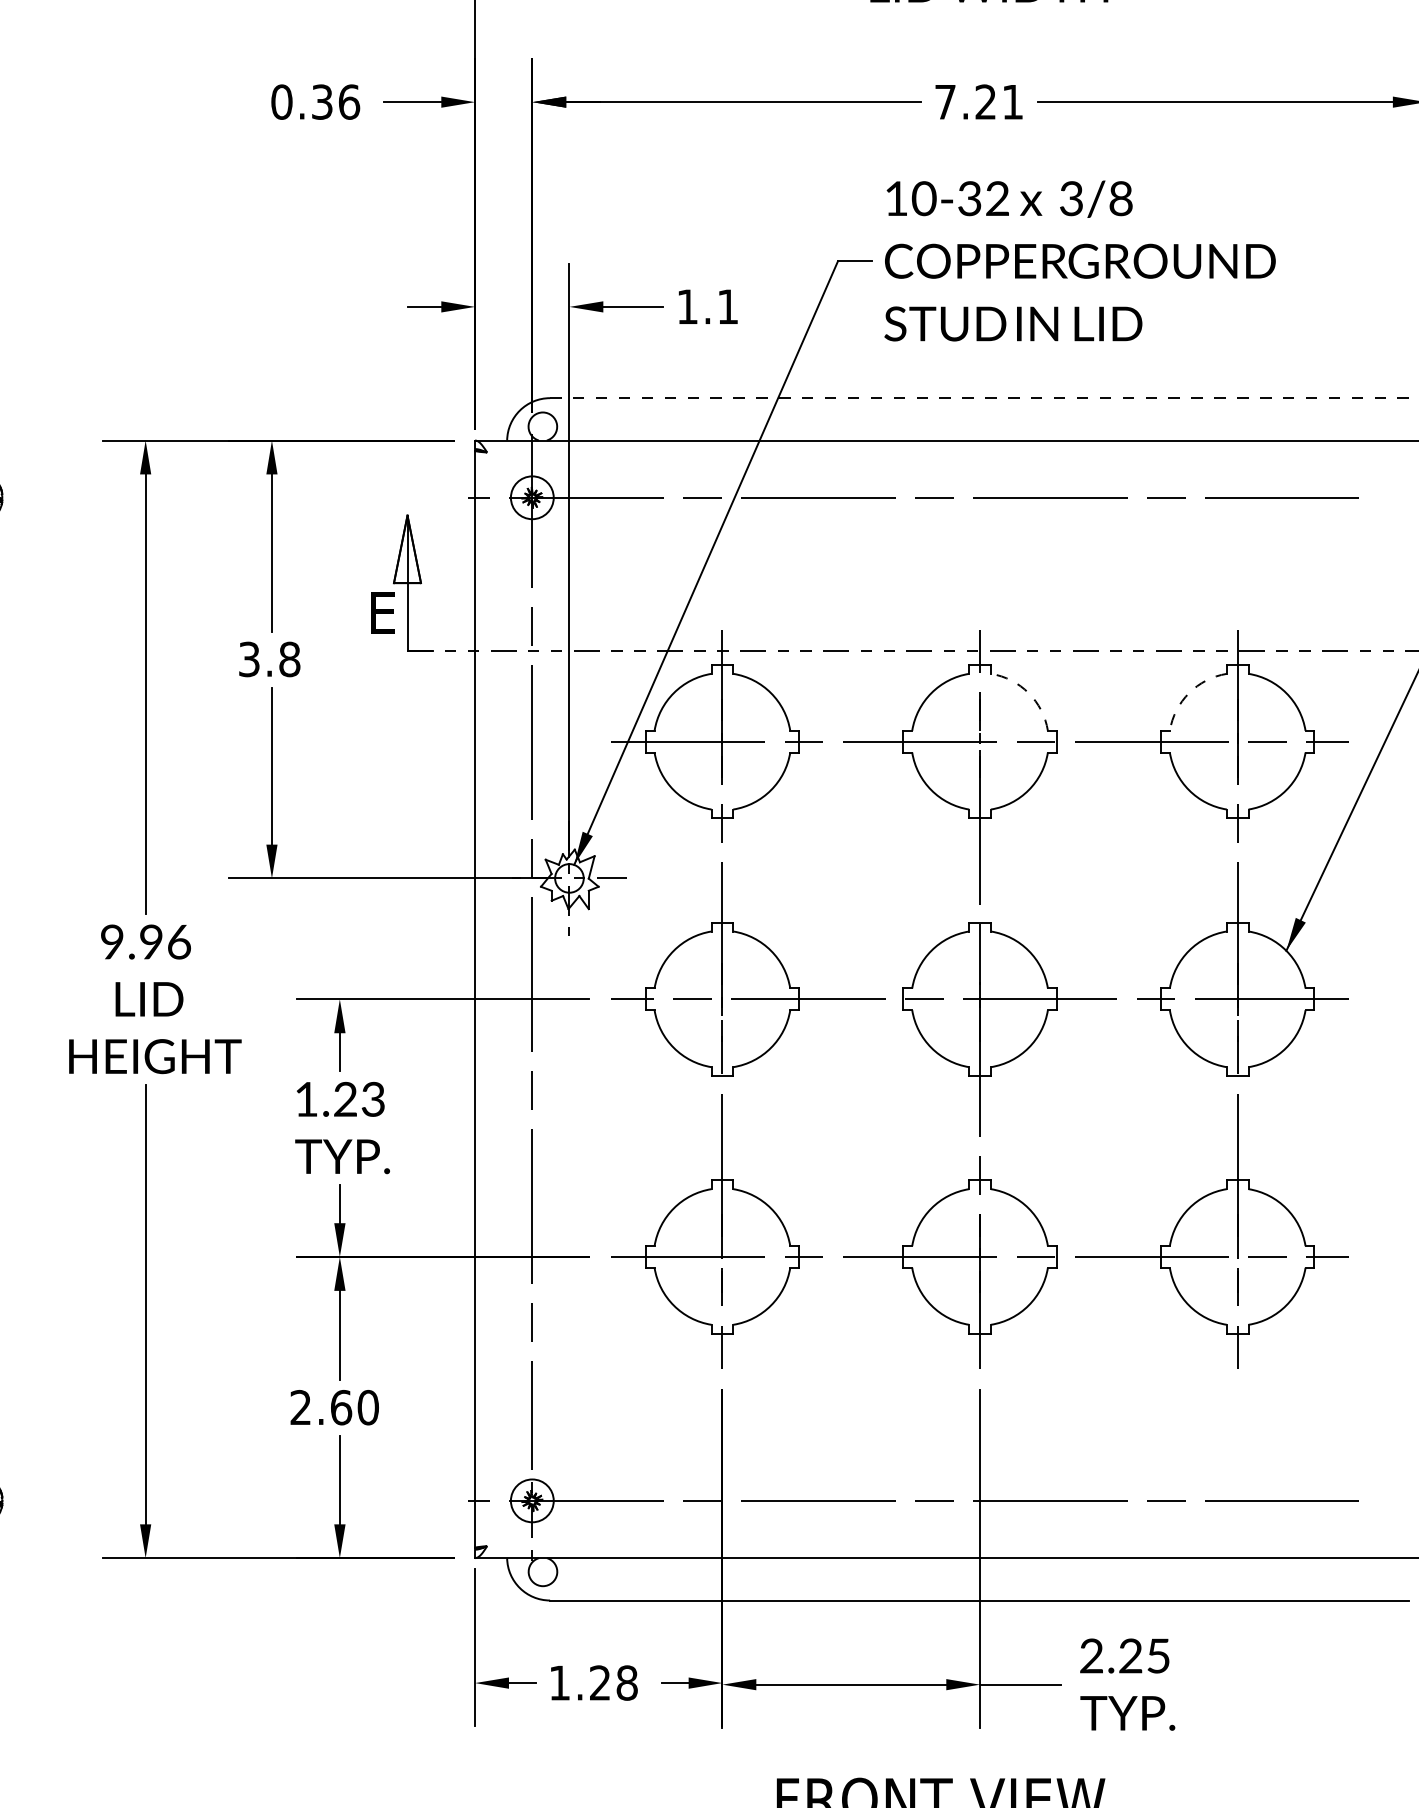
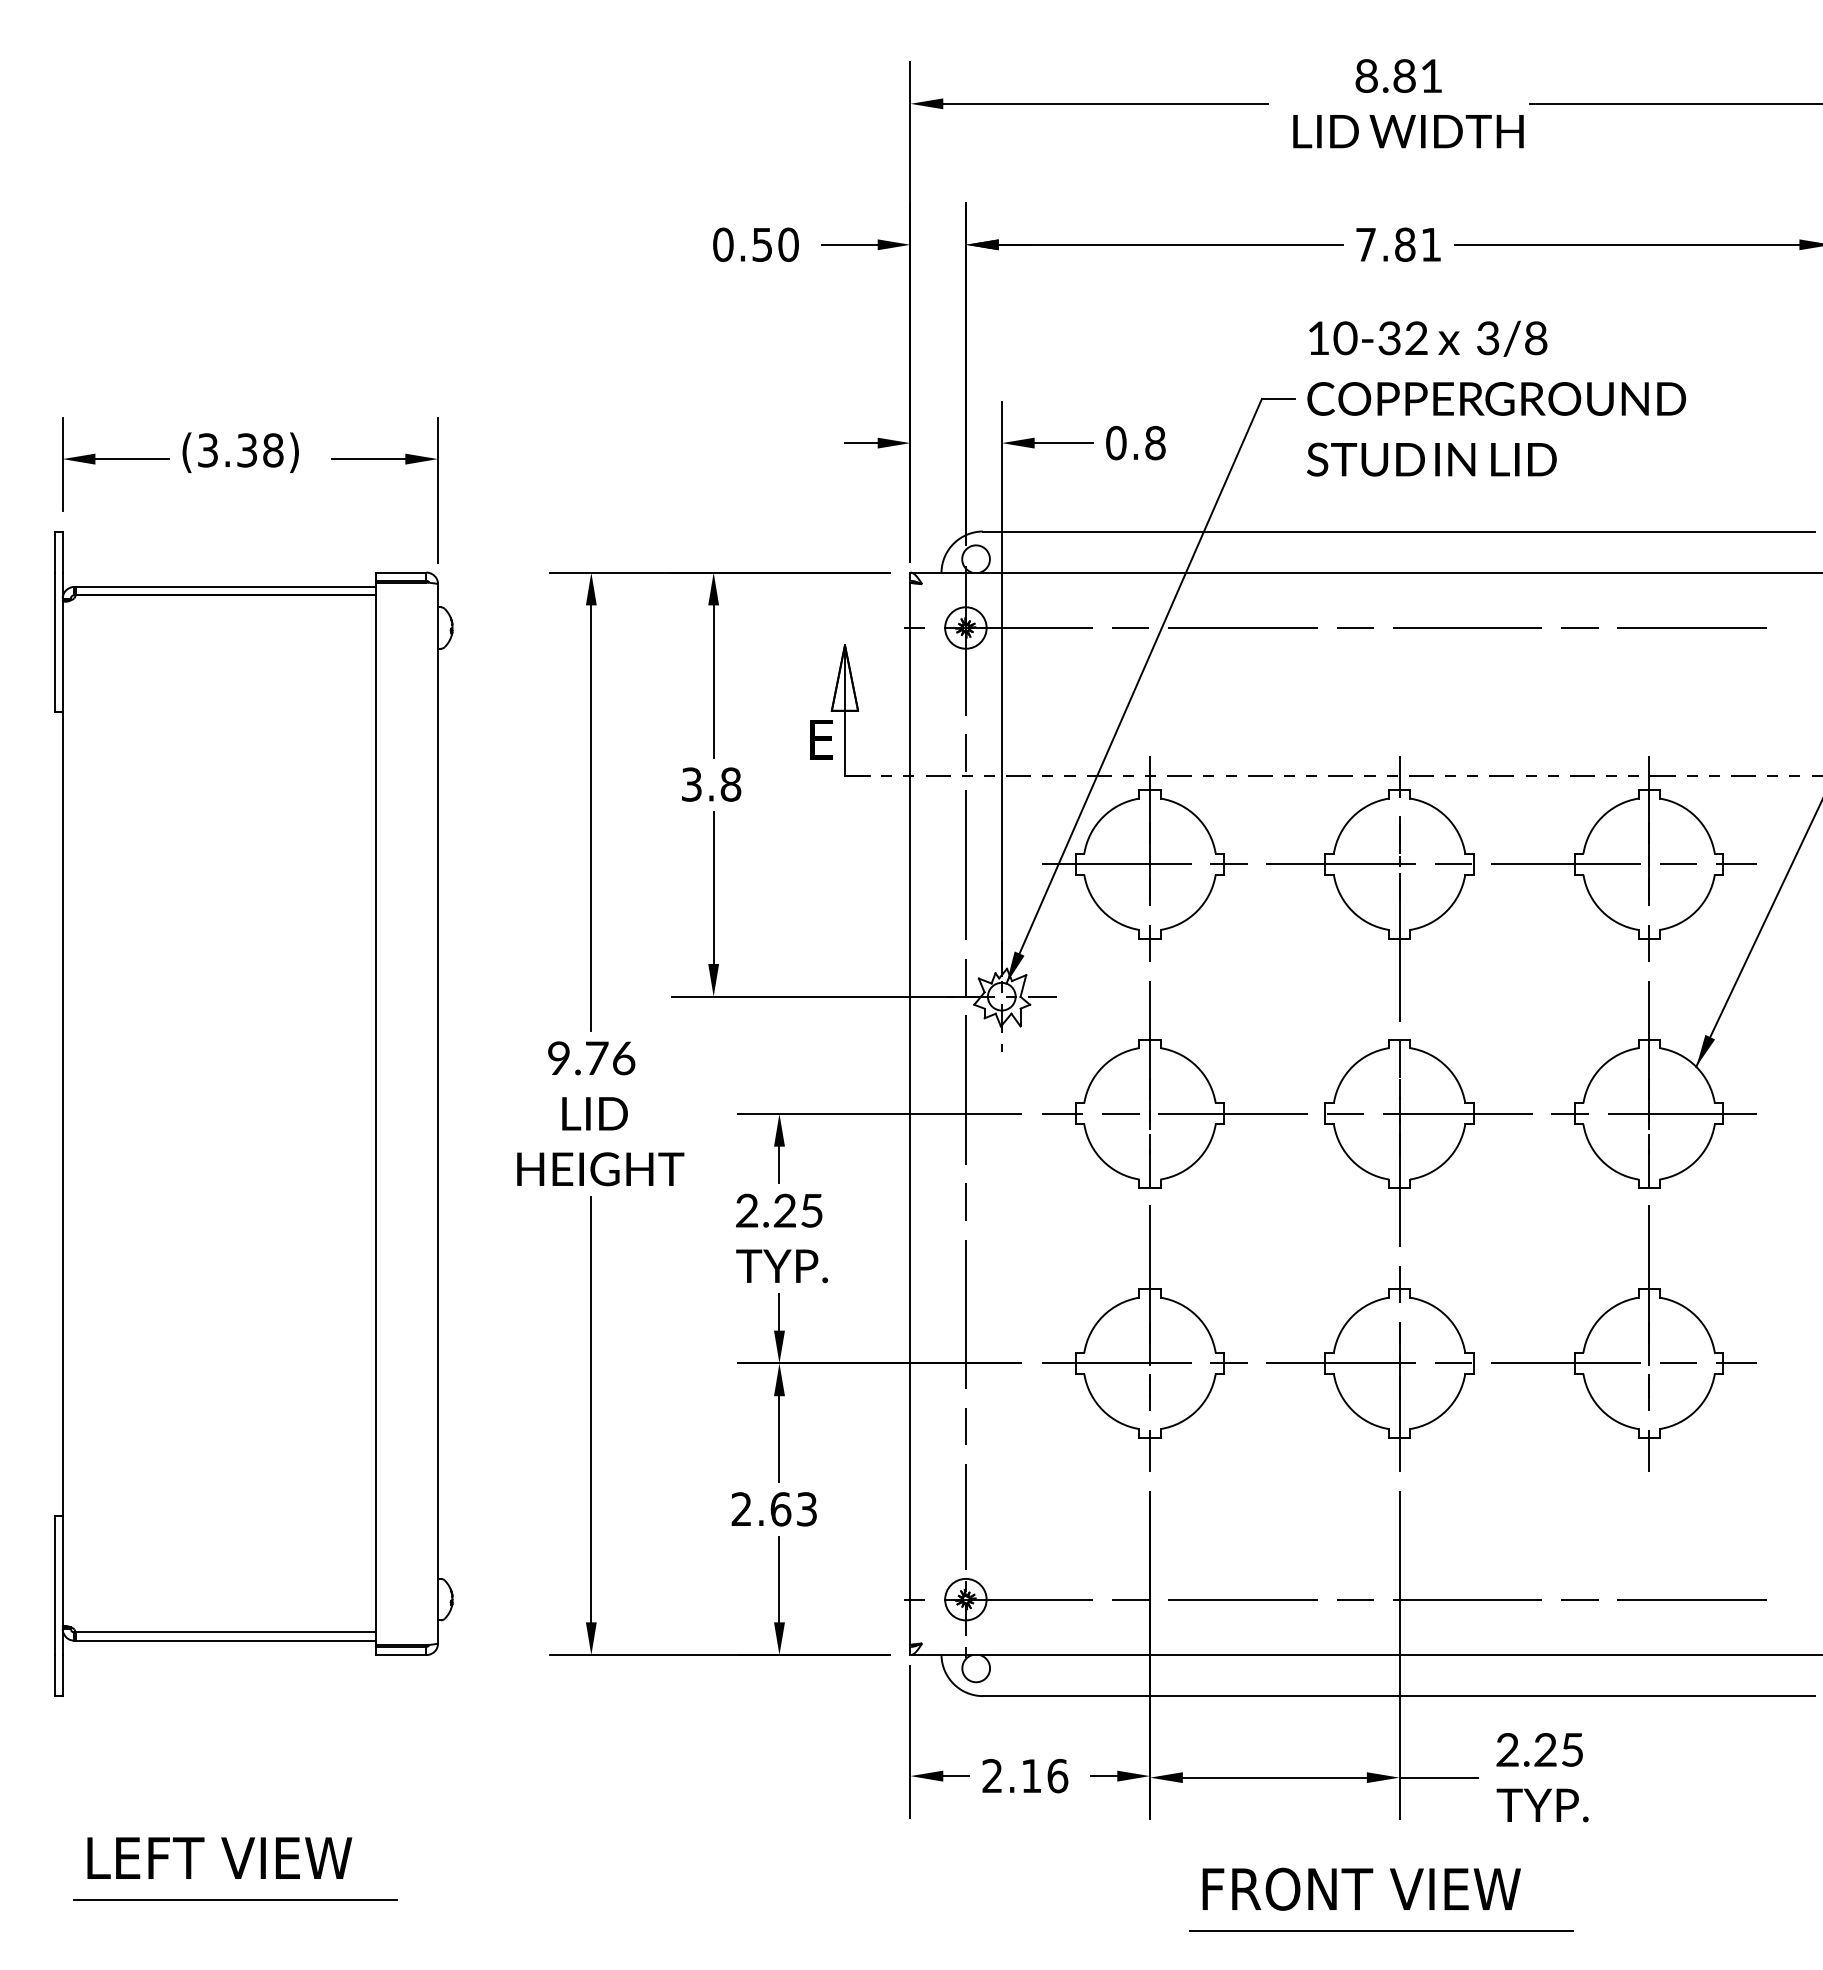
text: (336, 101) -> (776, 244), 0.36 -> 0.50
text: (986, 101) -> (1405, 244), 7.21 -> 7.81
text: (707, 306) -> (1135, 442), 1.1 -> 0.8
line: (979, 398) -> (1399, 531), dashed -> solid
arc: (1028, 693) -> (1446, 817), dashed -> solid
arc: (1189, 693) -> (1602, 817), dashed -> solid
text: (152, 941) -> (597, 1057), 9.96 -> 9.76
text: (339, 1099) -> (779, 1210), 1.23 -> 2.25
text: (367, 1407) -> (806, 1509), 2.60 -> 2.63
text: (593, 1682) -> (1025, 1775), 1.28 -> 2.16

